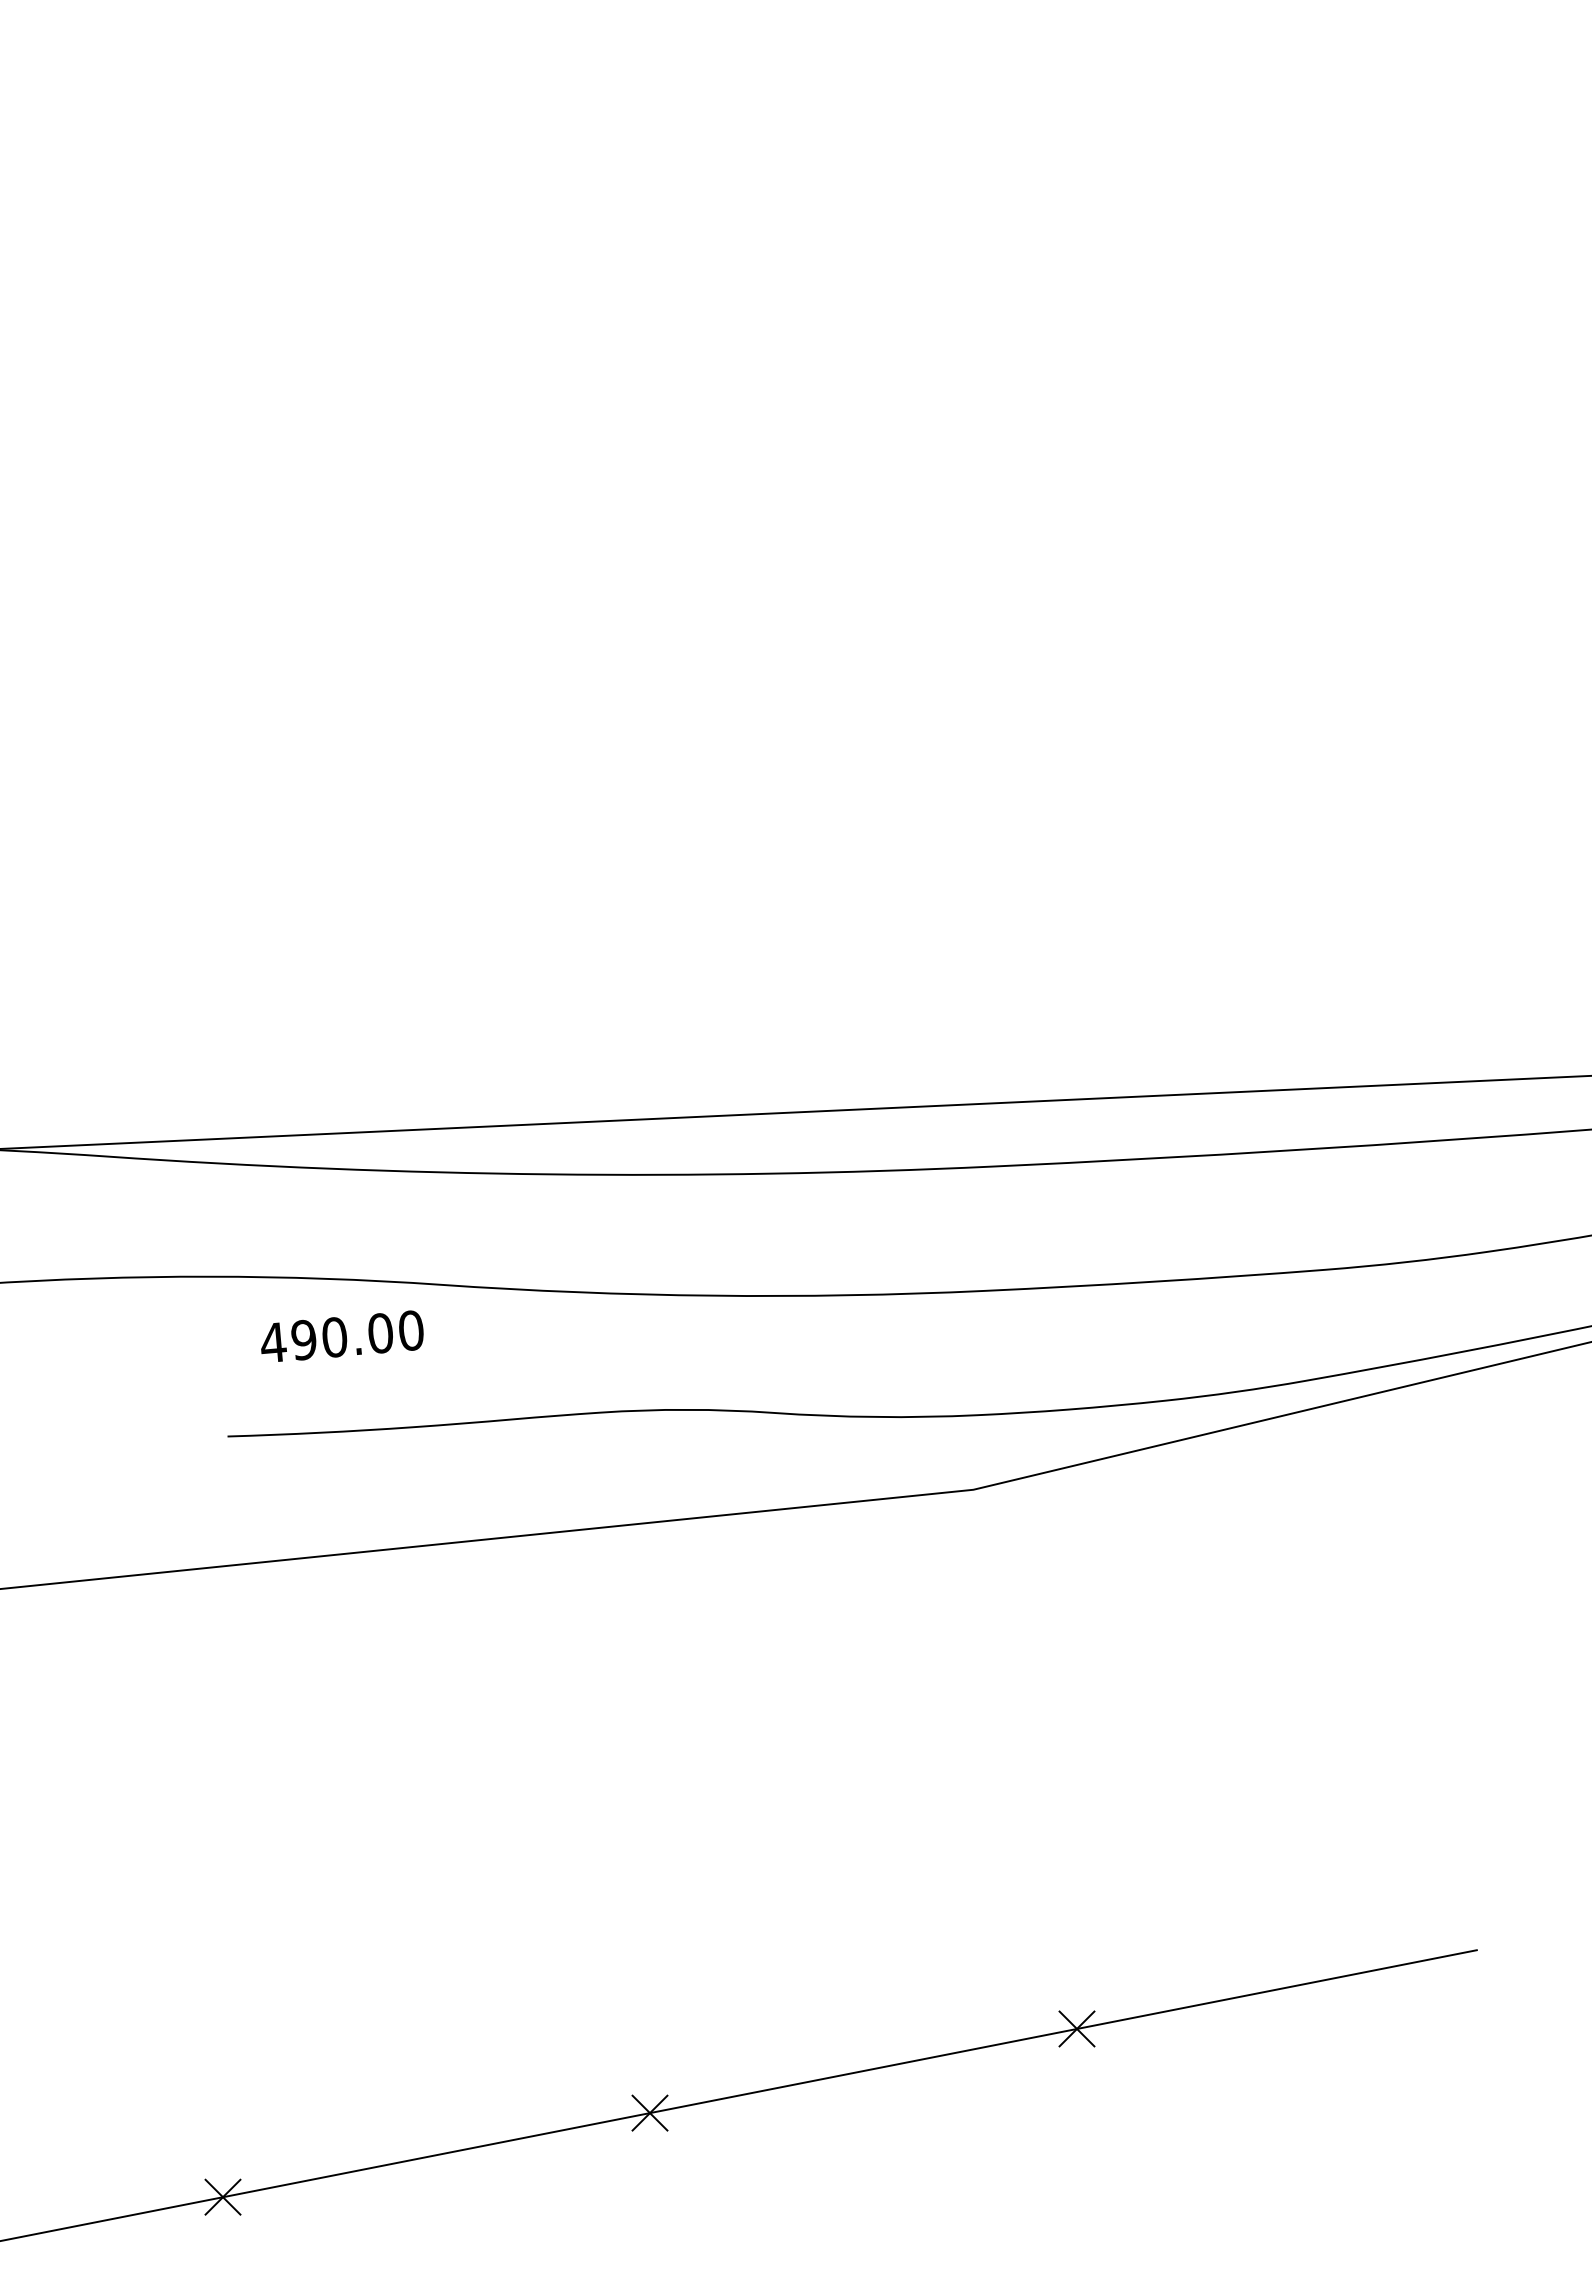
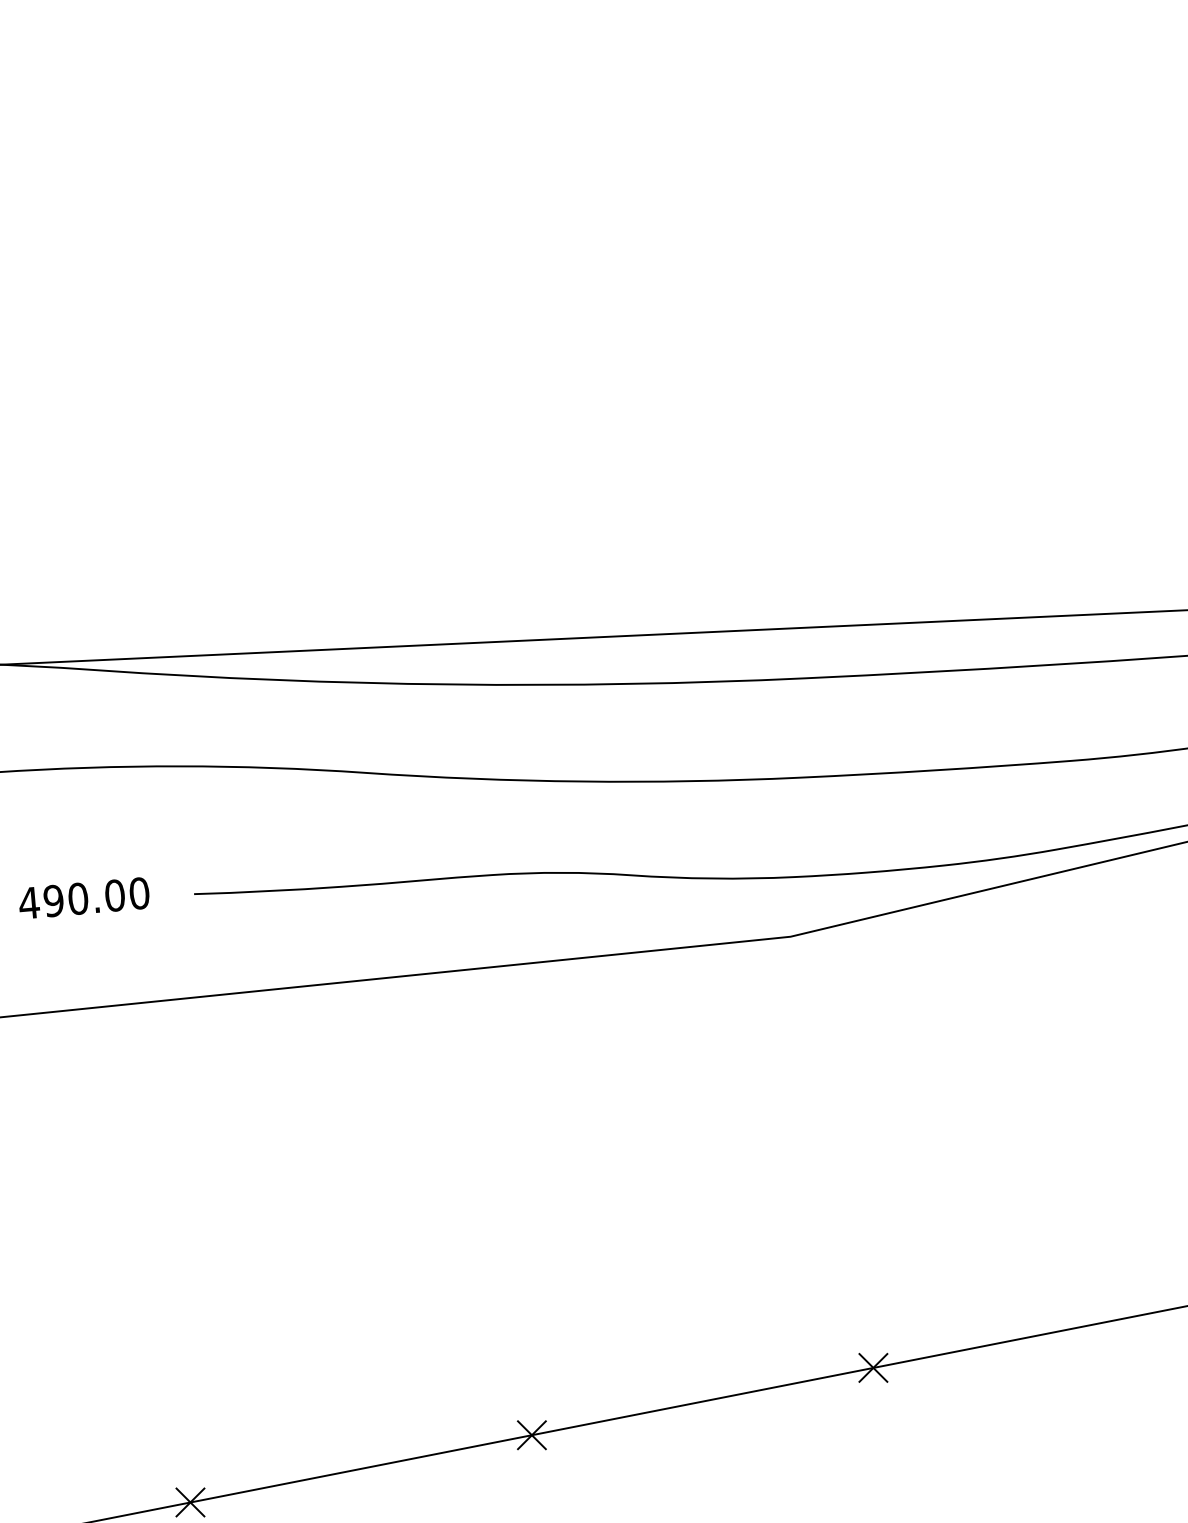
text: (342, 1335) -> (84, 897), moved

